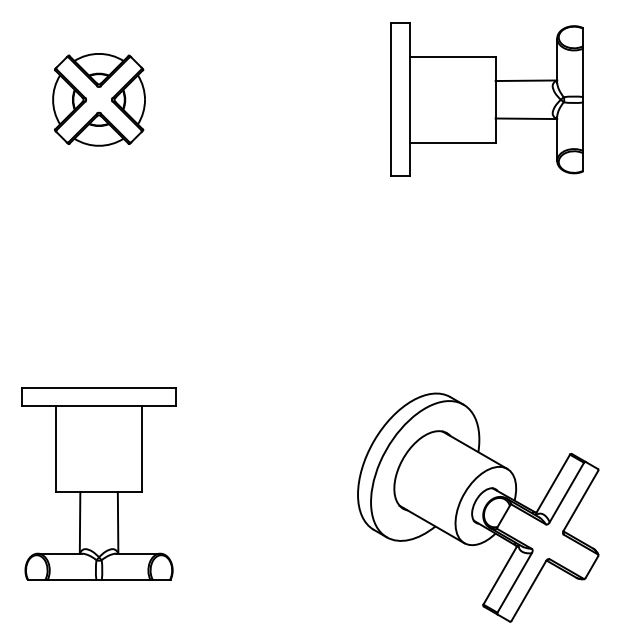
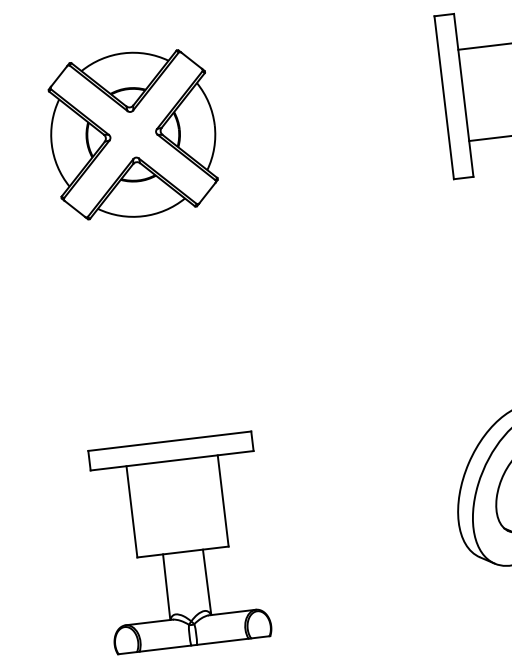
part: (98, 99) -> (132, 134), size x1.67

